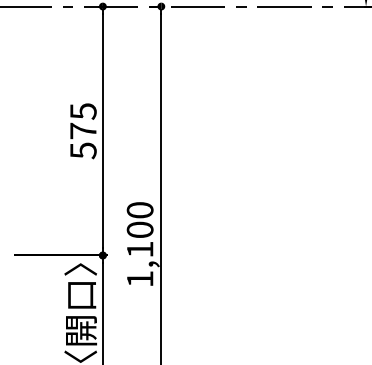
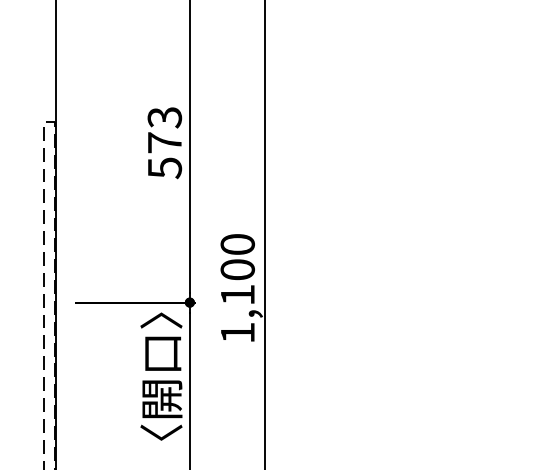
text: (83, 111) -> (164, 117), 575 -> 573

